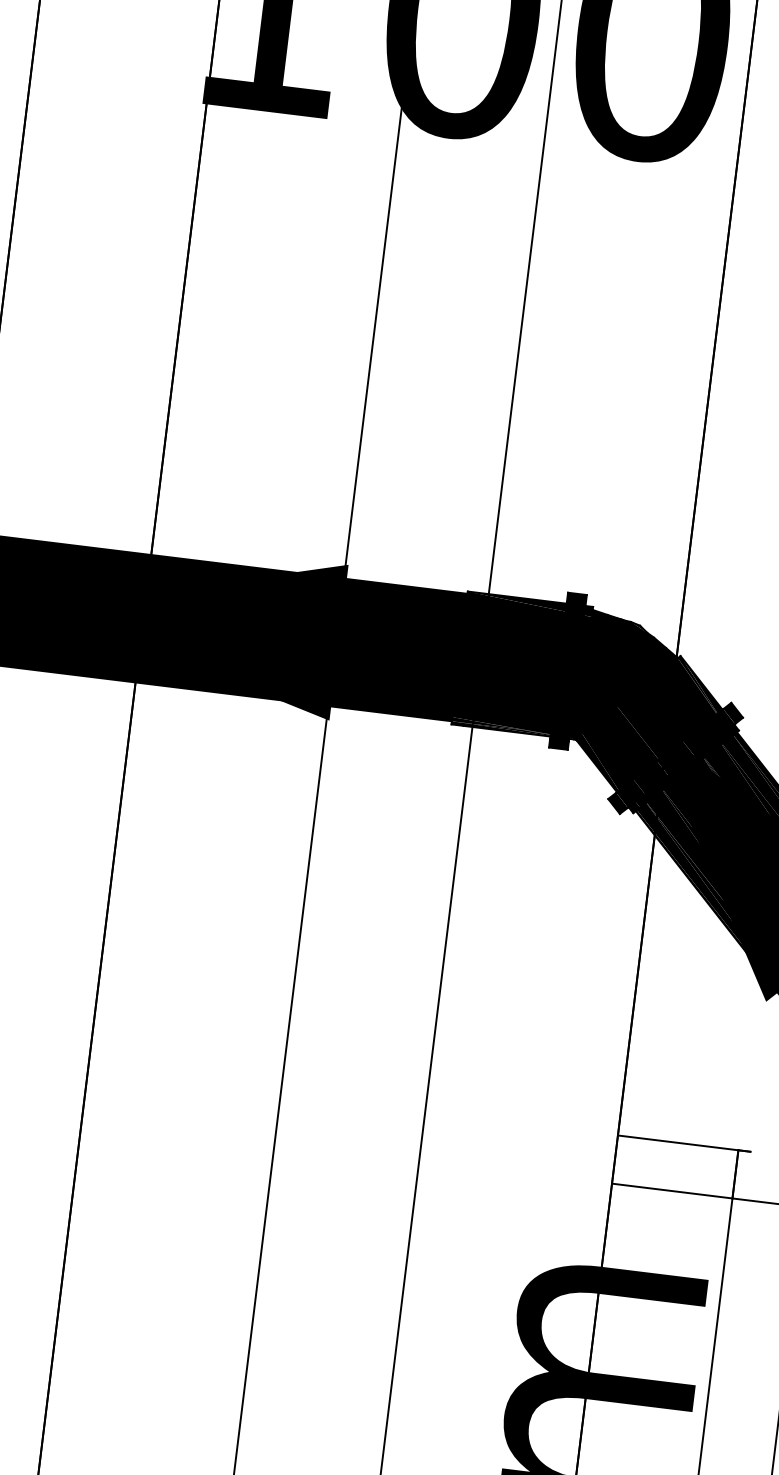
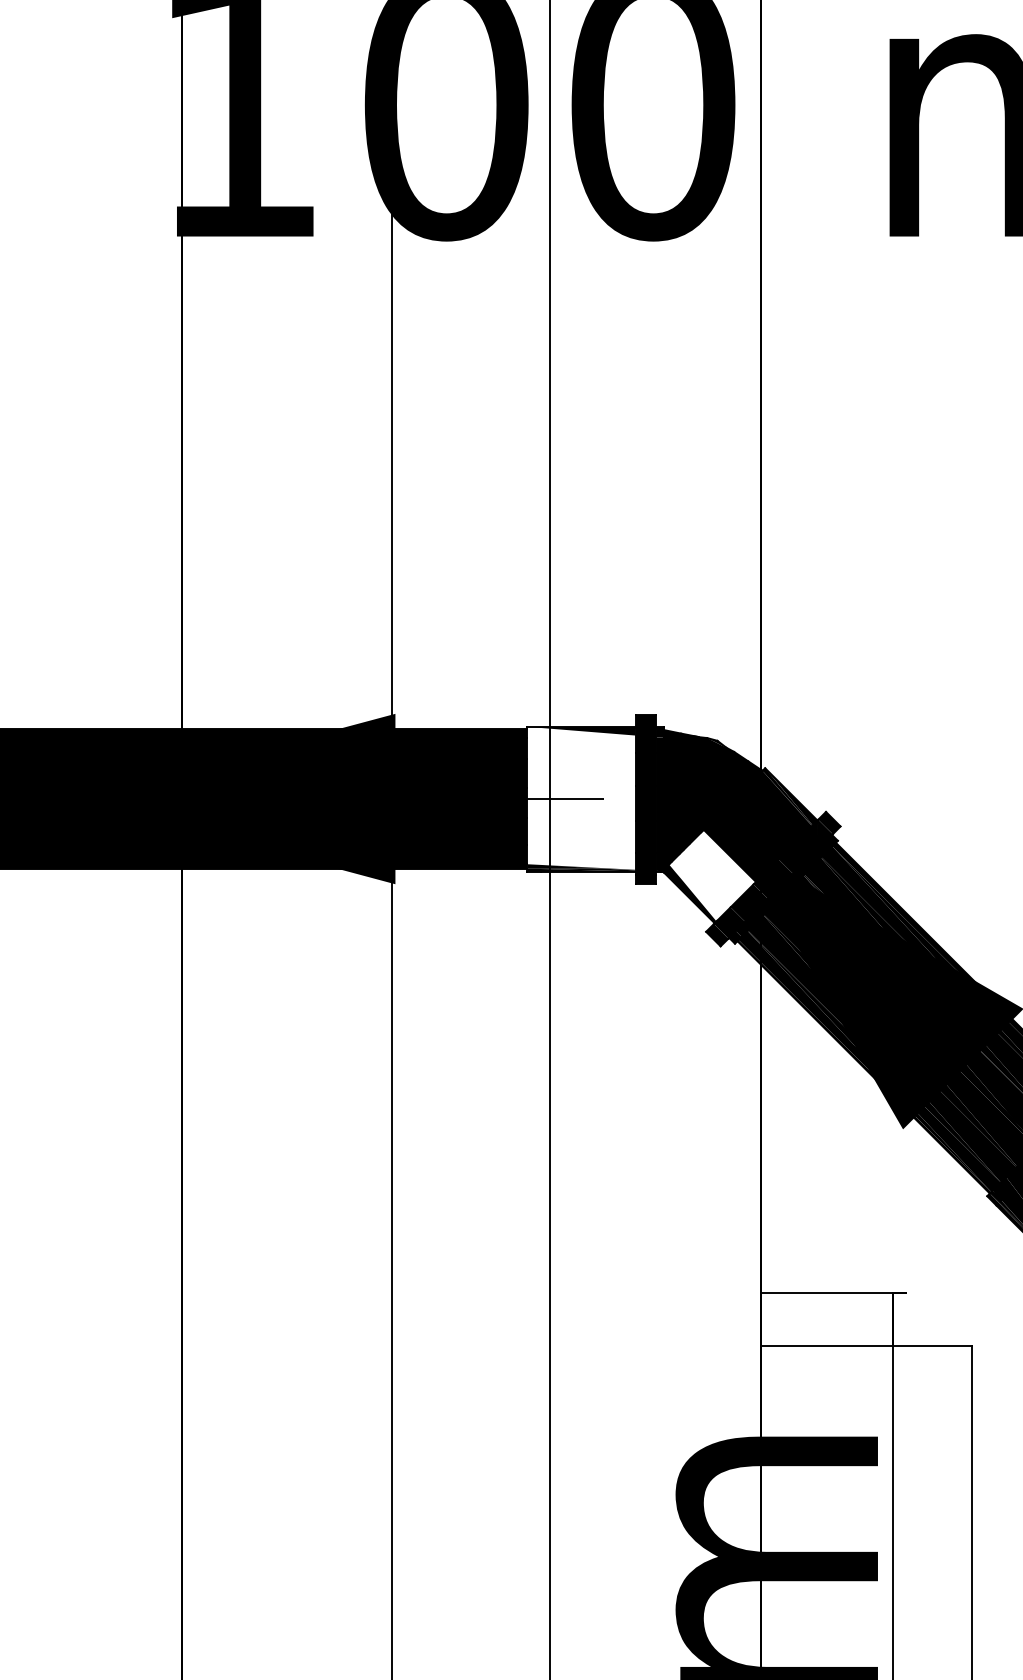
fill: (509, 662) -> (581, 797), removed
fill: (620, 748) -> (712, 875), removed

